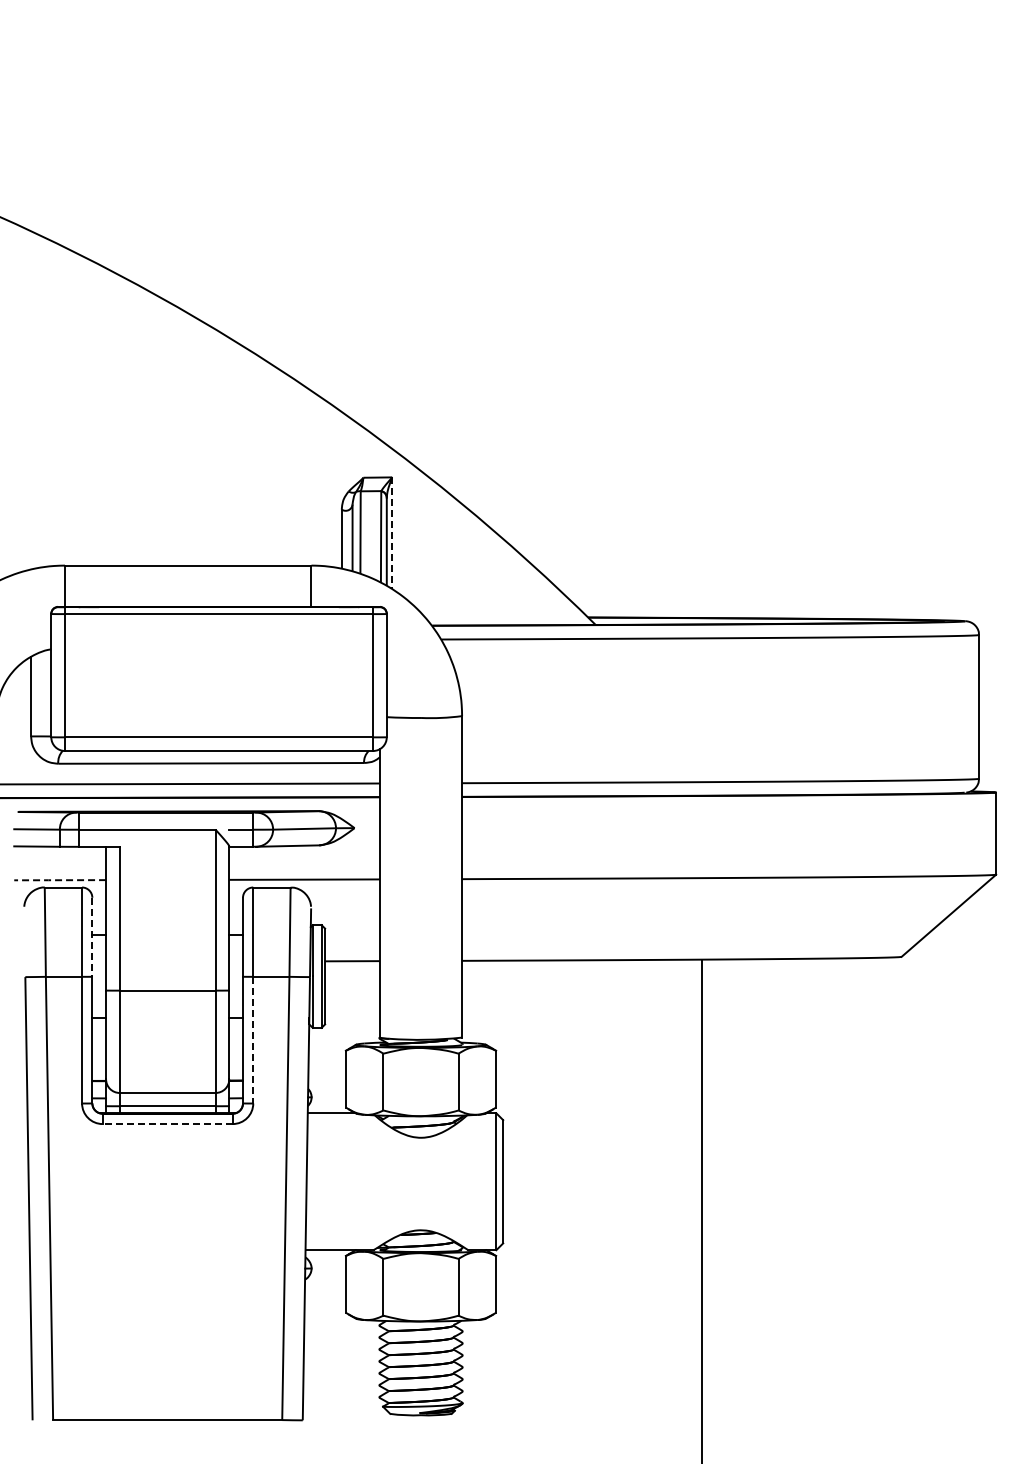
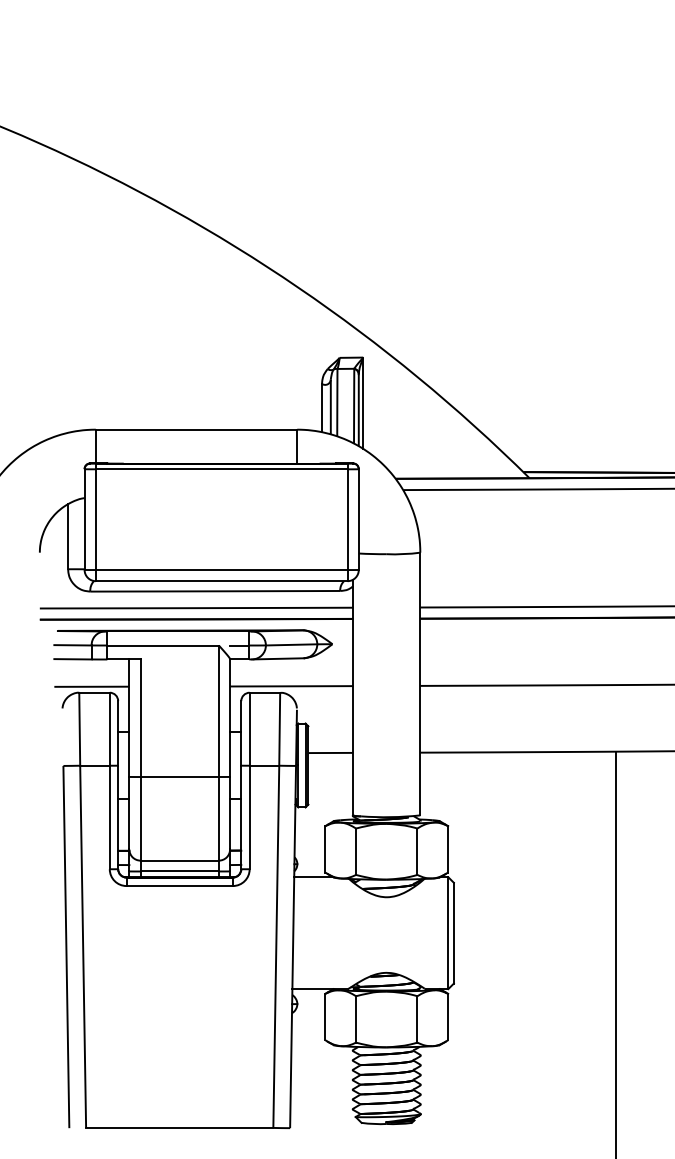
line: (392, 533) -> (363, 403), dashed -> solid
line: (59, 880) -> (91, 687), dashed -> solid
line: (92, 937) -> (118, 733), dashed -> solid
line: (253, 1040) -> (249, 817), dashed -> solid
line: (167, 1124) -> (179, 886), dashed -> solid

